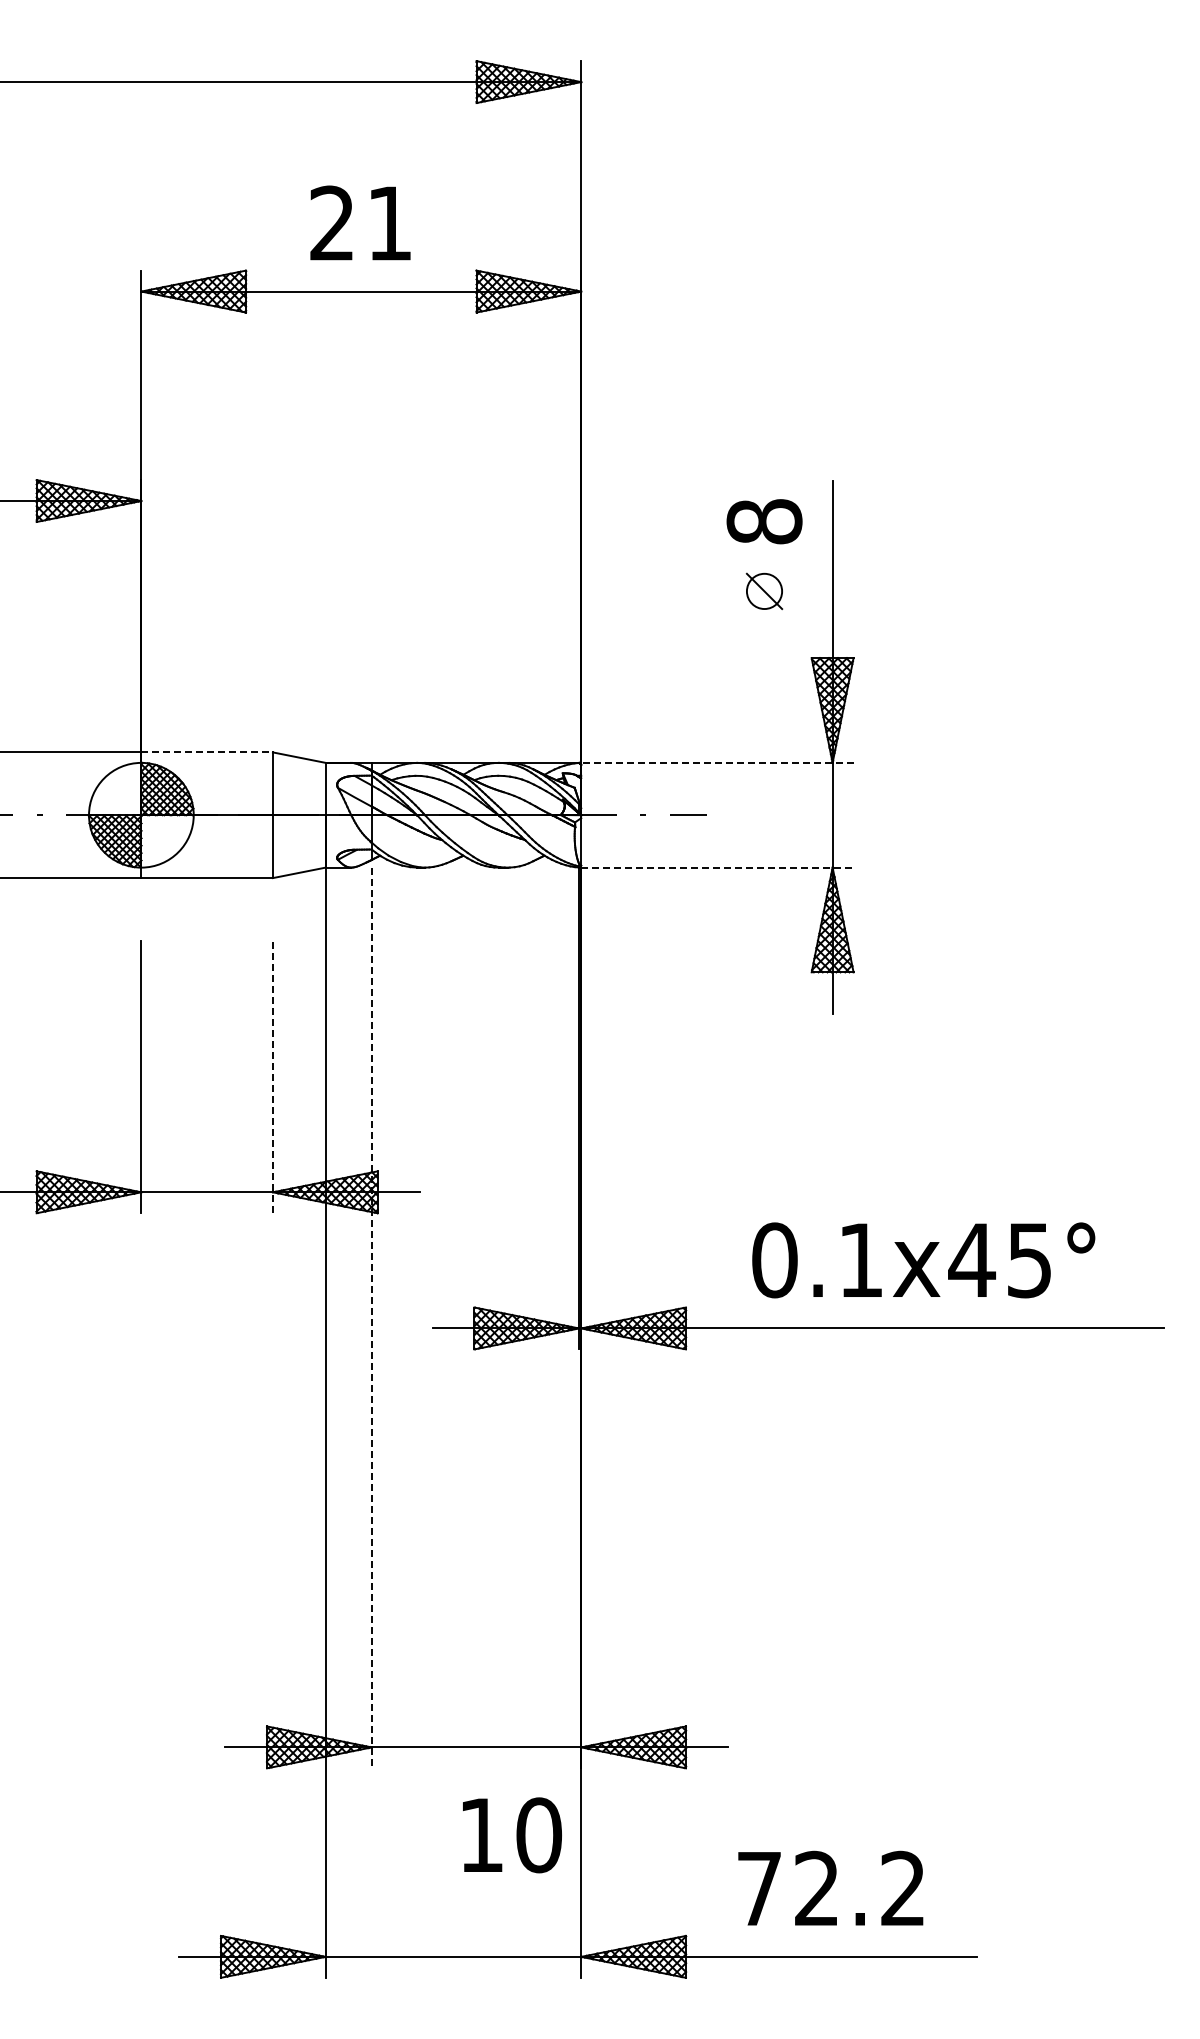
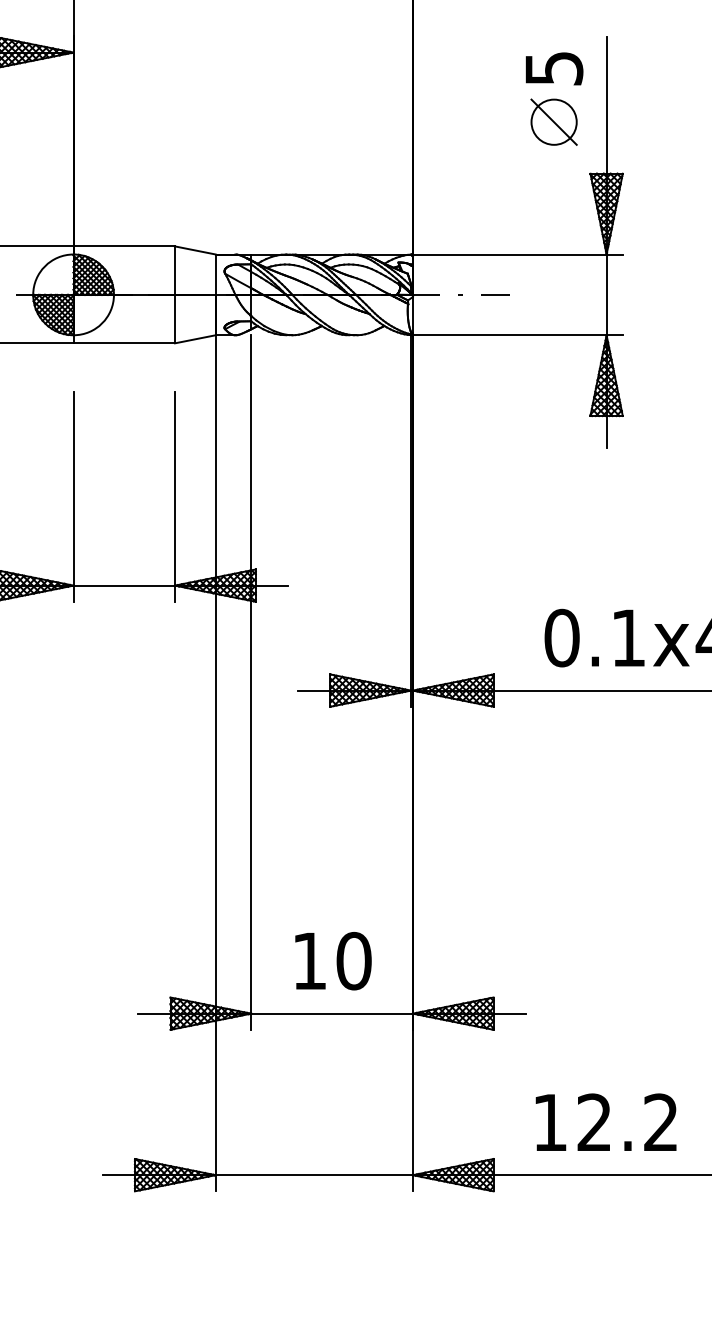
text: (764, 521) -> (554, 68), 8 -> 5
part: (764, 591) -> (554, 122), size x1.67
line: (207, 752) -> (124, 246), dashed -> solid
line: (716, 762) -> (517, 254), dashed -> solid
line: (717, 867) -> (517, 335), dashed -> solid
line: (272, 1076) -> (174, 496), dashed -> solid
line: (371, 1318) -> (251, 682), dashed -> solid
text: (512, 1835) -> (333, 961), moved
text: (759, 1888) -> (550, 1122), 72.2 -> 12.2

